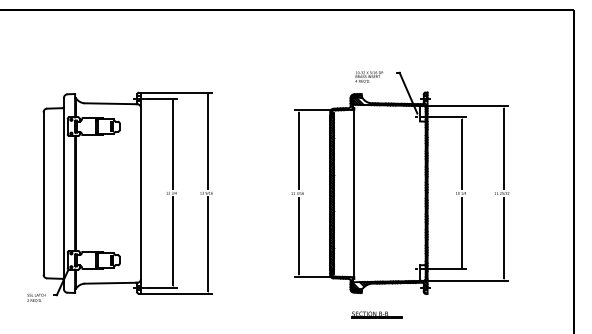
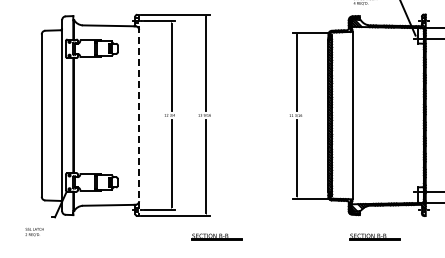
line: (140, 193) -> (138, 115), solid -> dashed
text: (36, 297) -> (34, 231), moved
part: (218, 314) -> (216, 236), added

